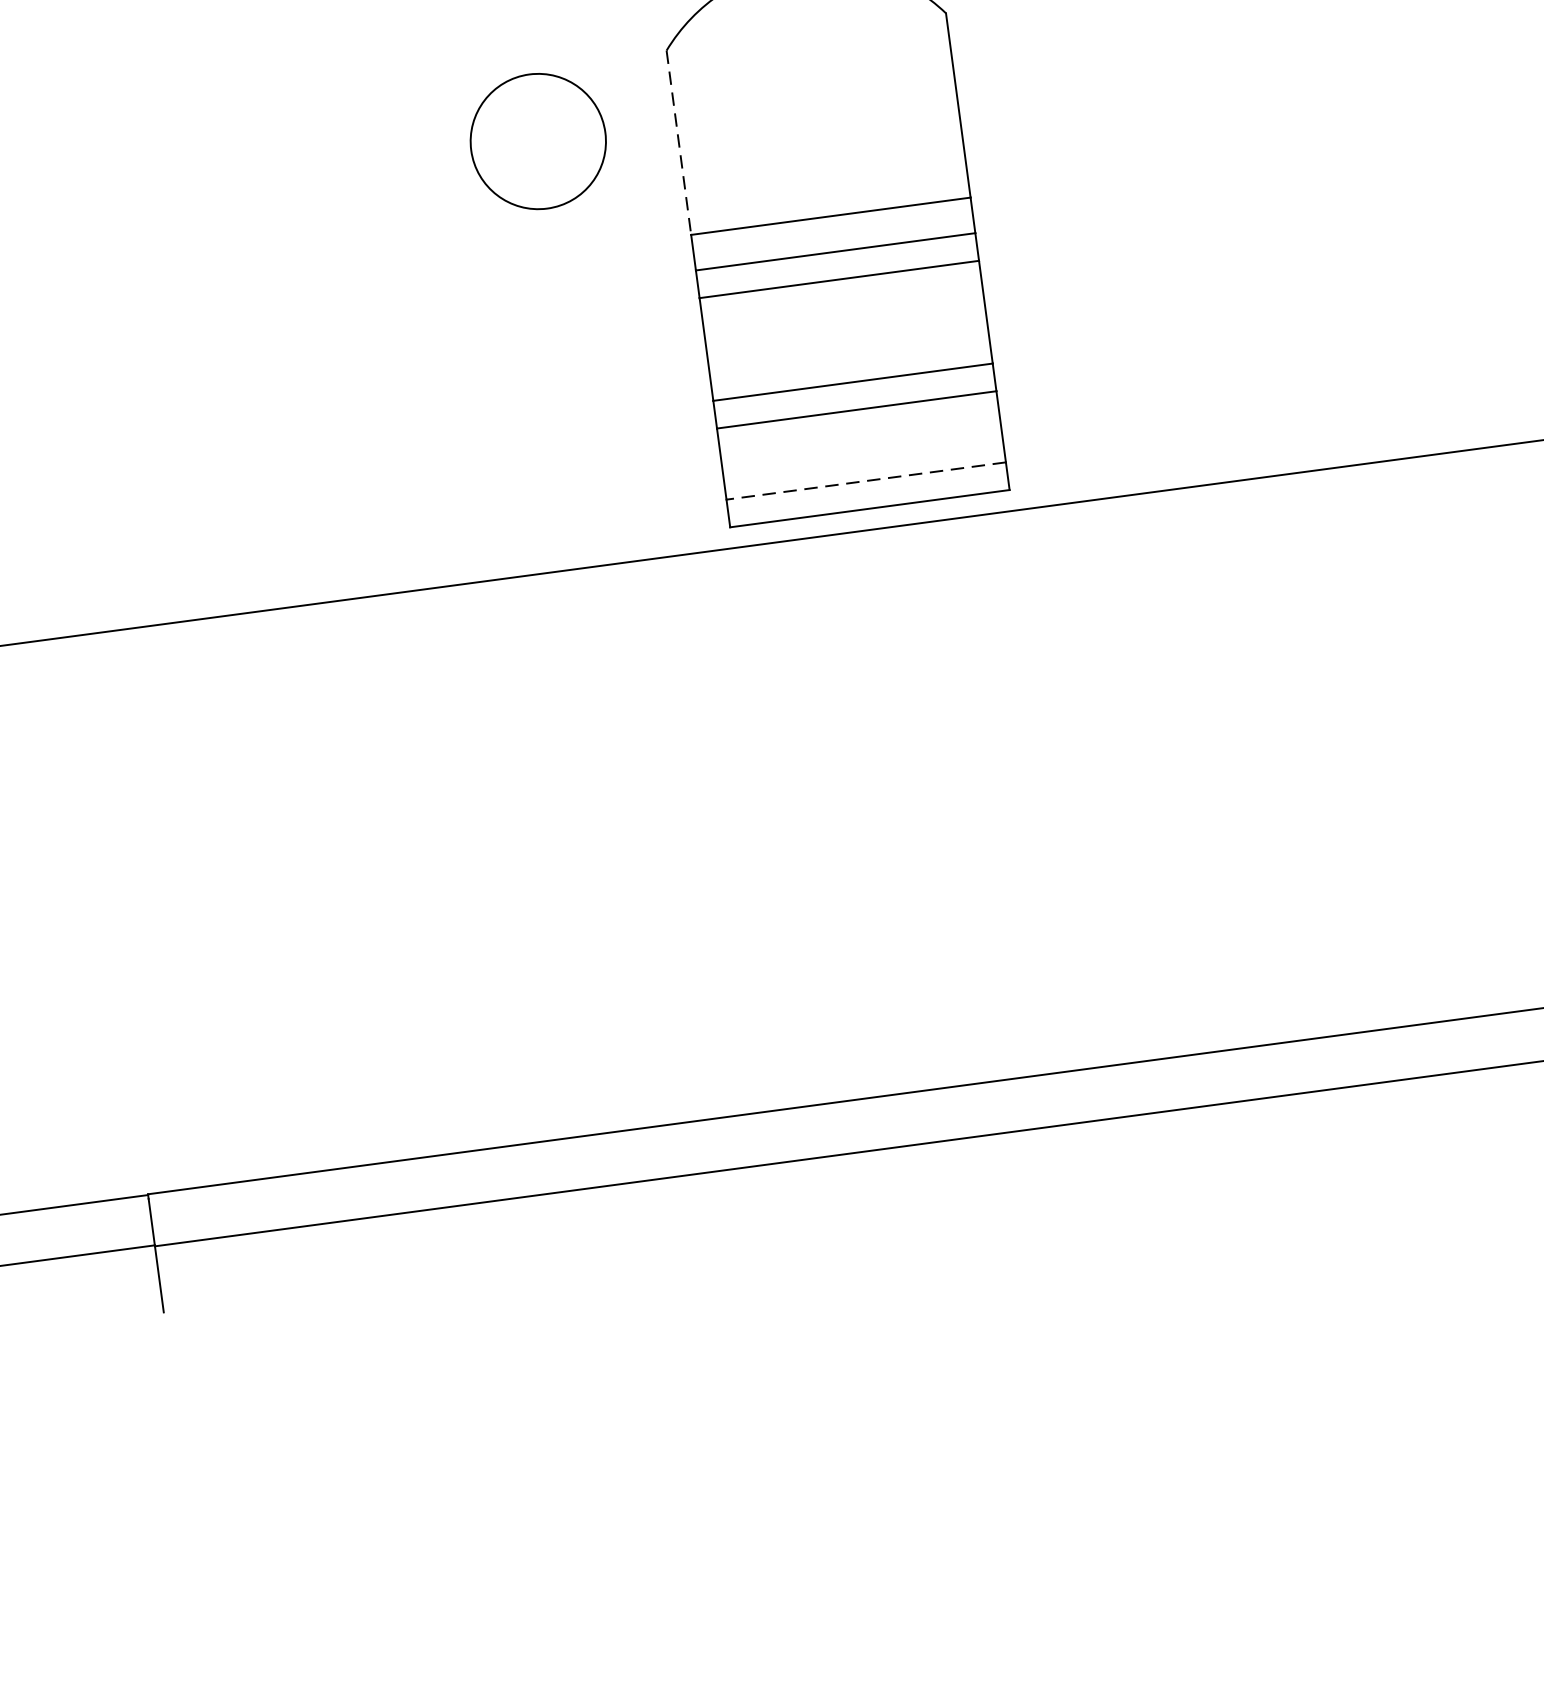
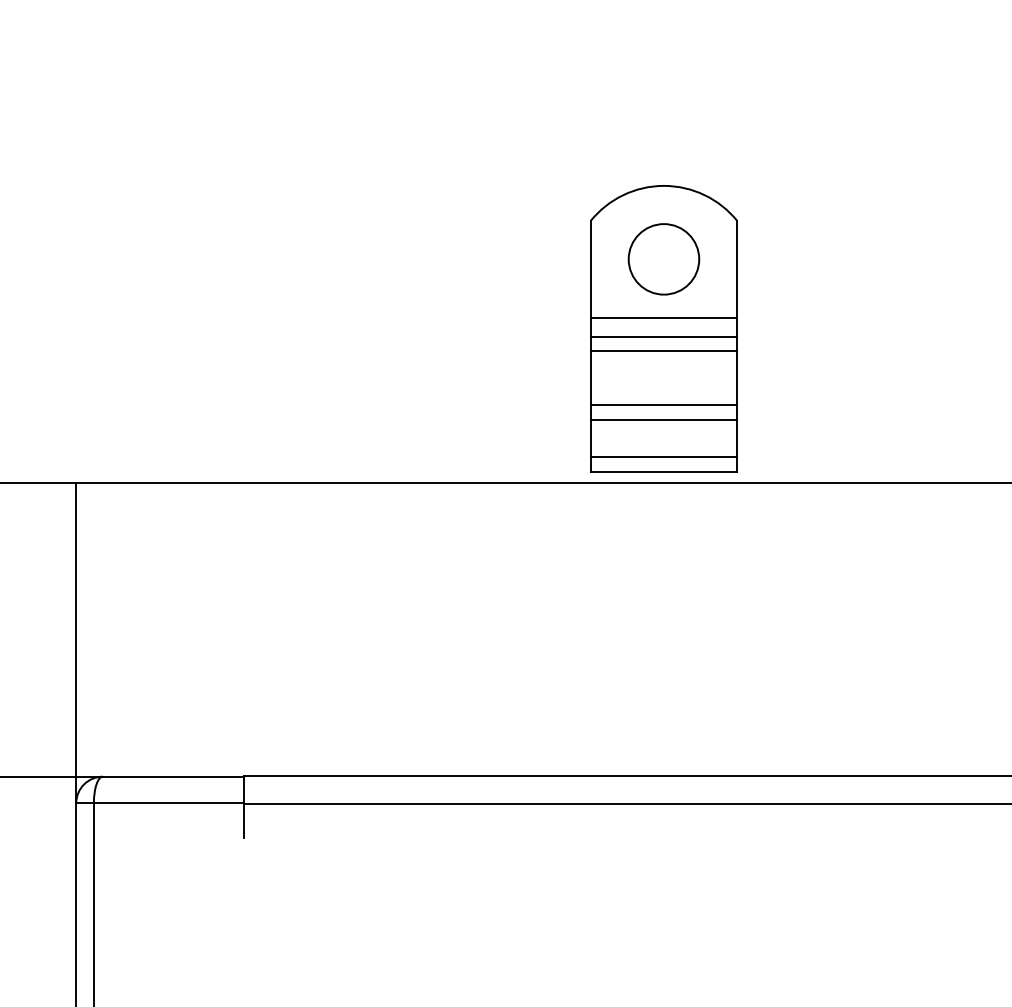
circle: (537, 141) -> (663, 259), moved
line: (679, 144) -> (590, 270), dashed -> solid
line: (865, 481) -> (663, 457), dashed -> solid

